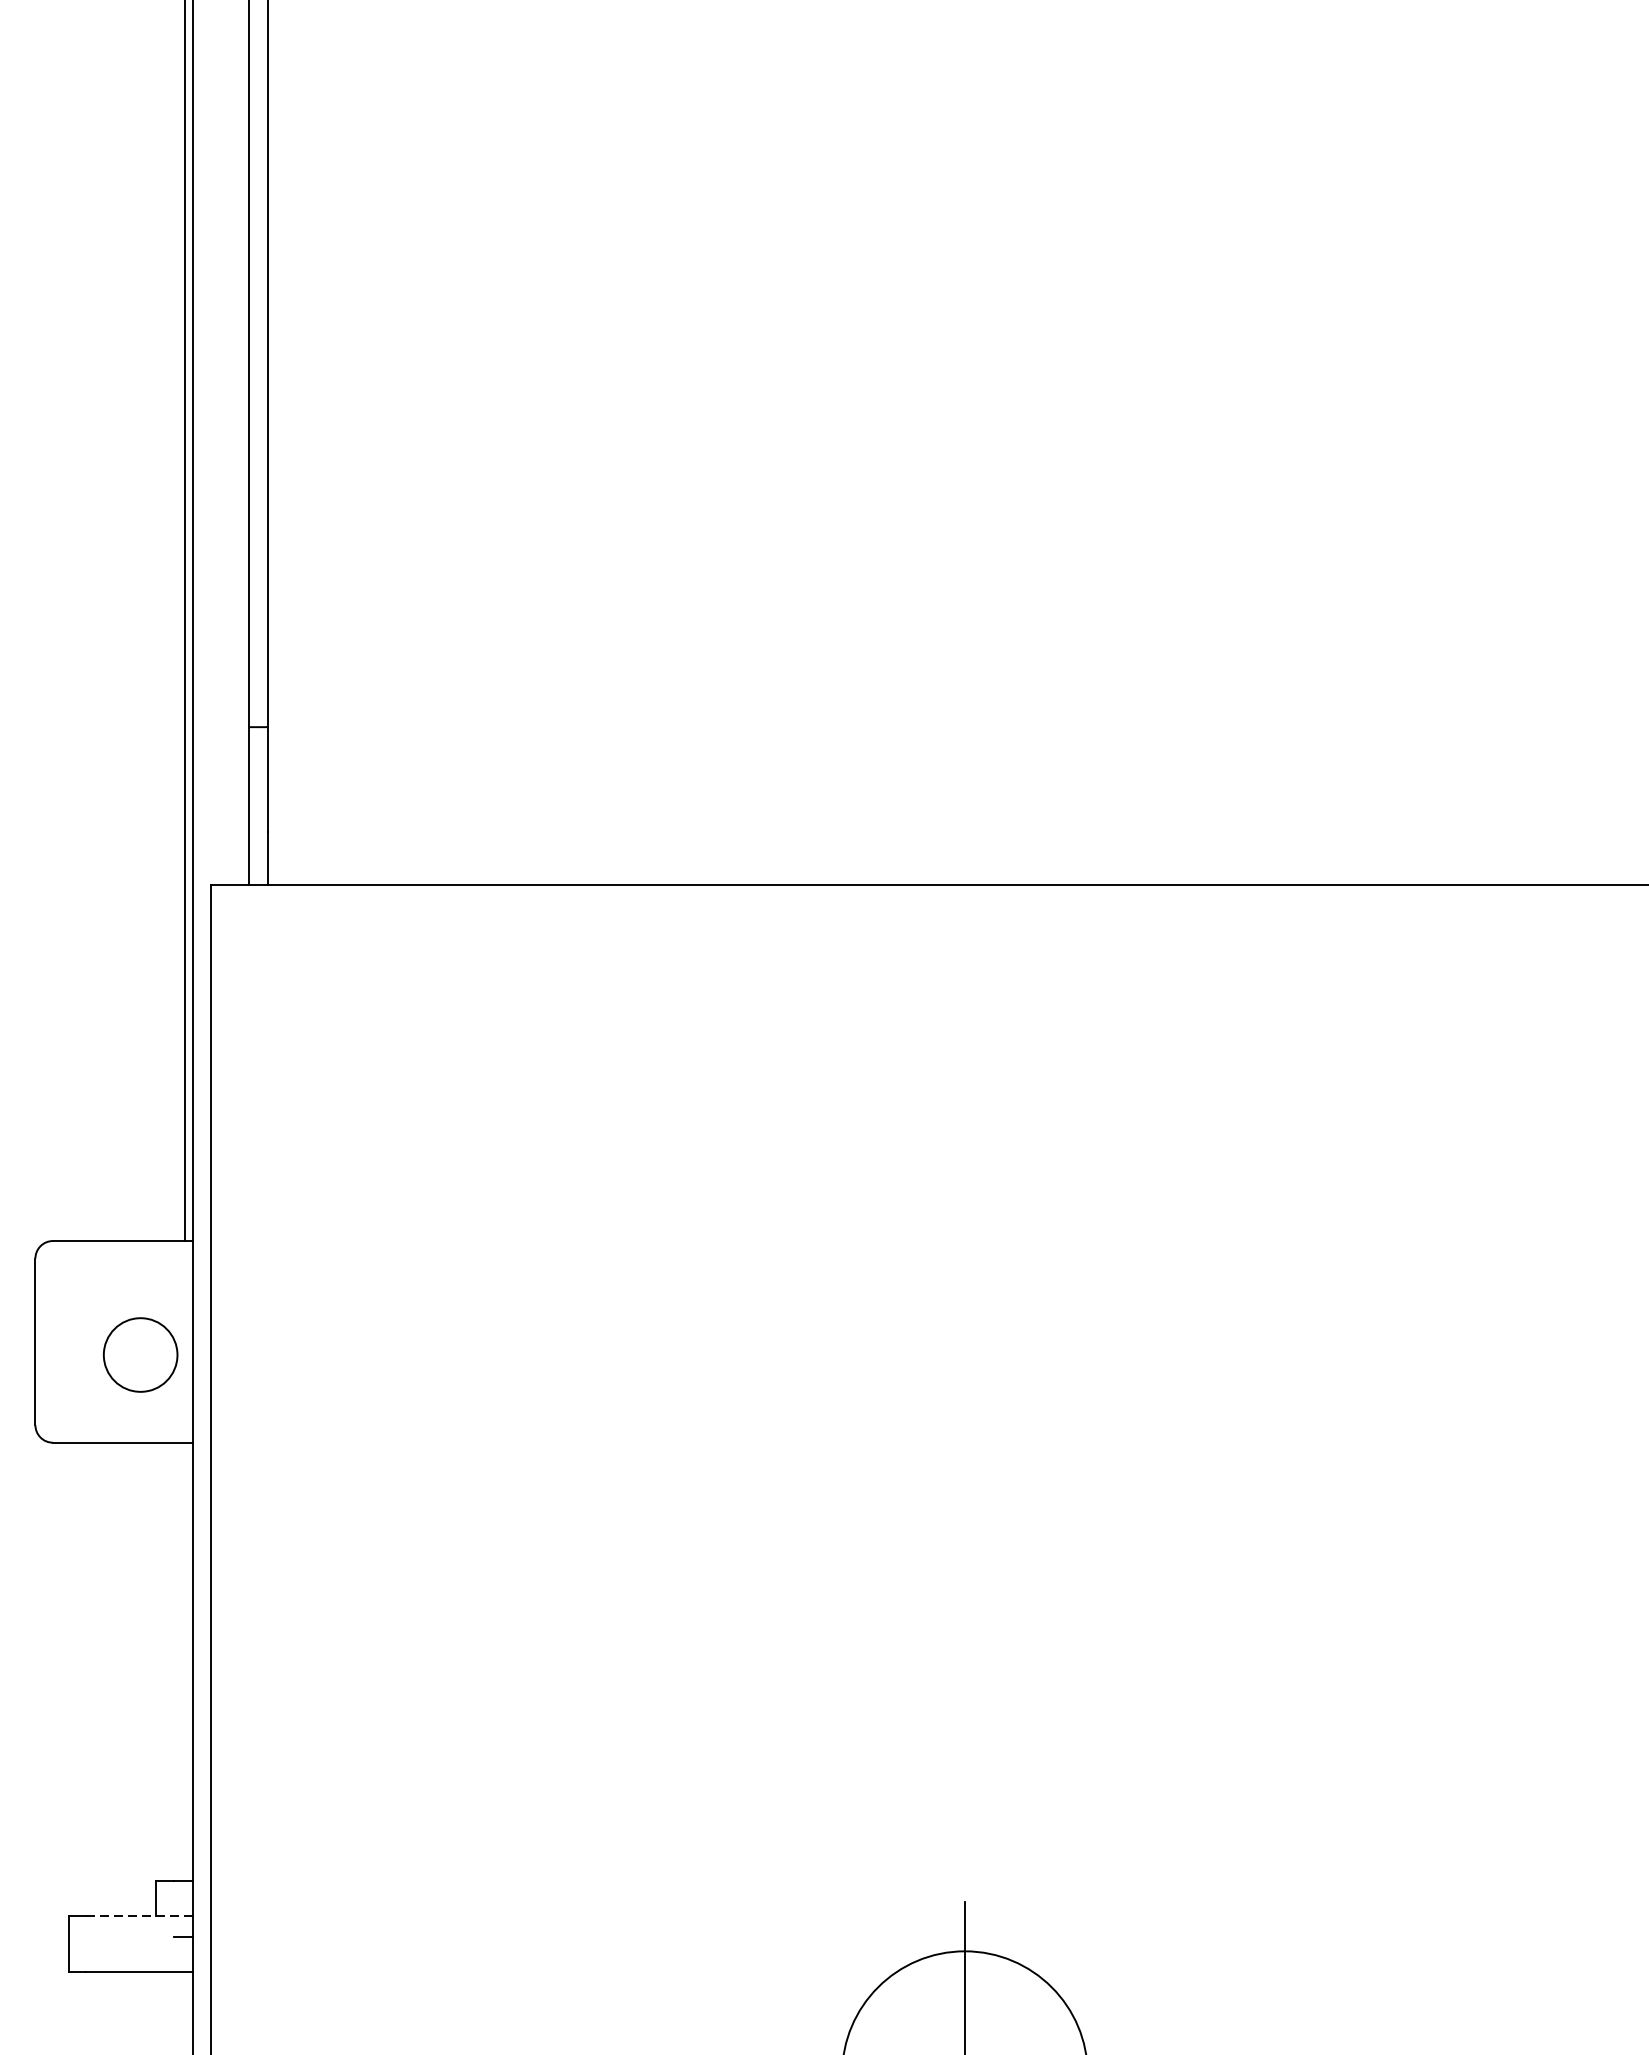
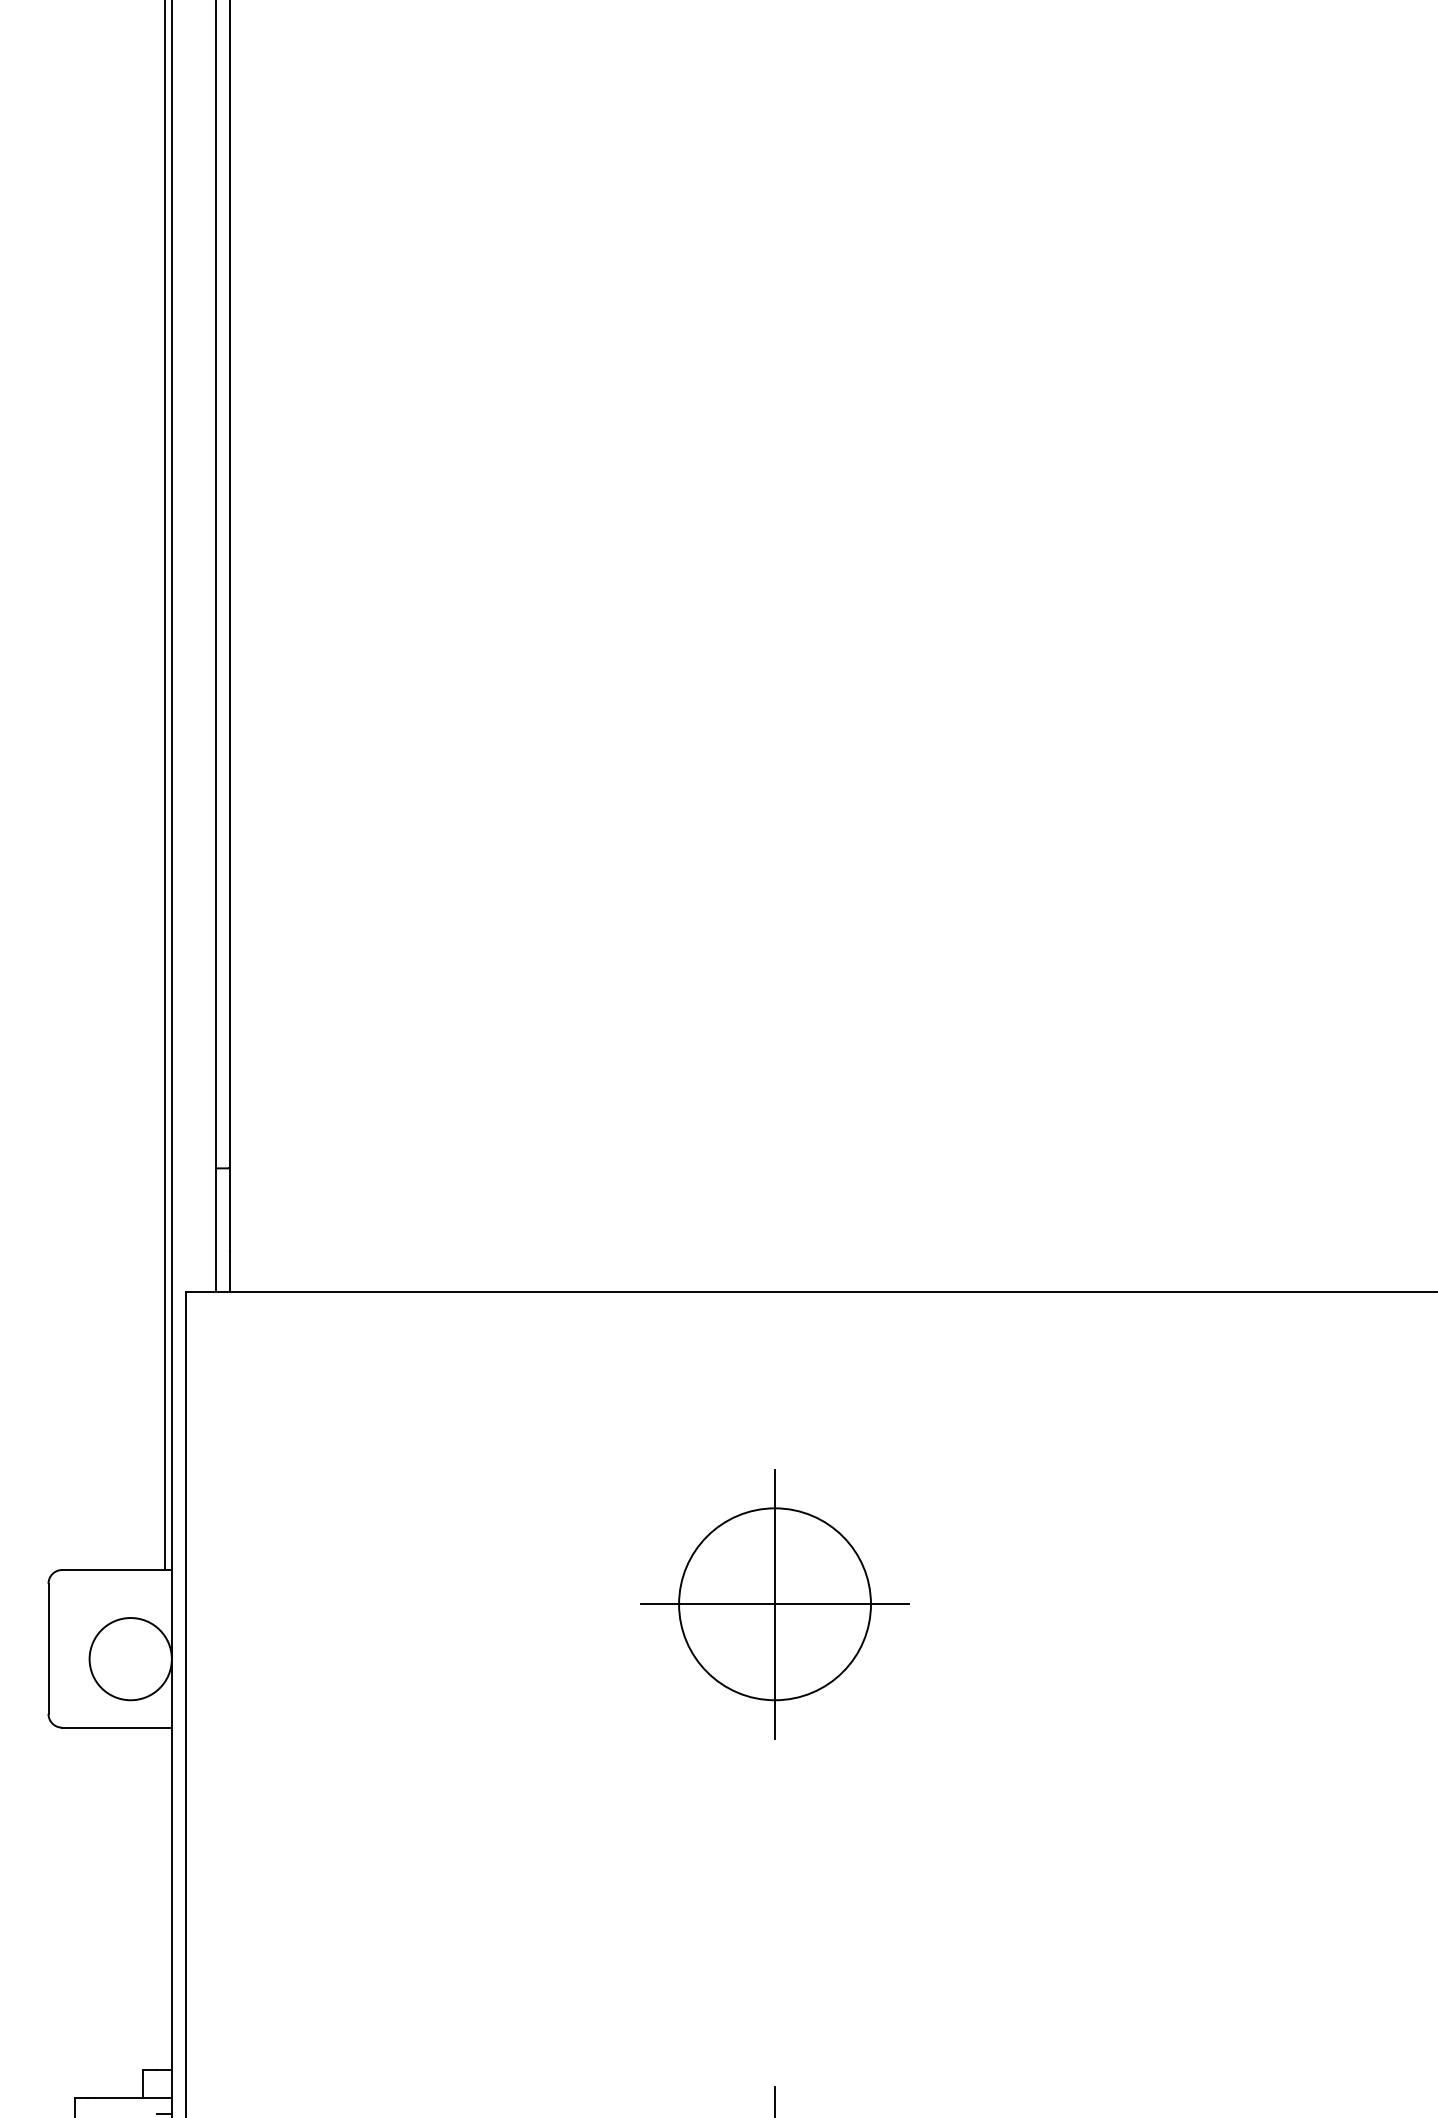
part: (964, 1285) -> (774, 1604), added
circle: (140, 1355) -> (130, 1659), size x1.43
line: (140, 1915) -> (130, 2097), dashed -> solid

